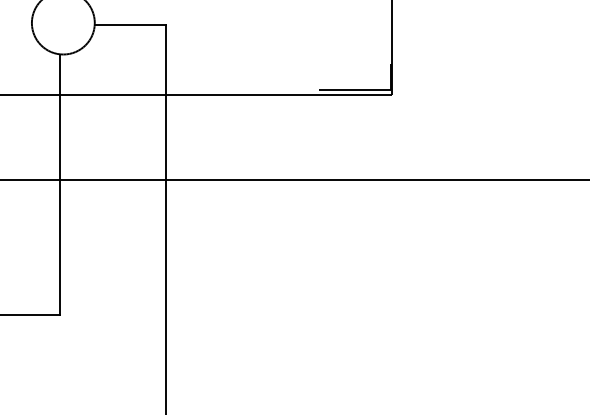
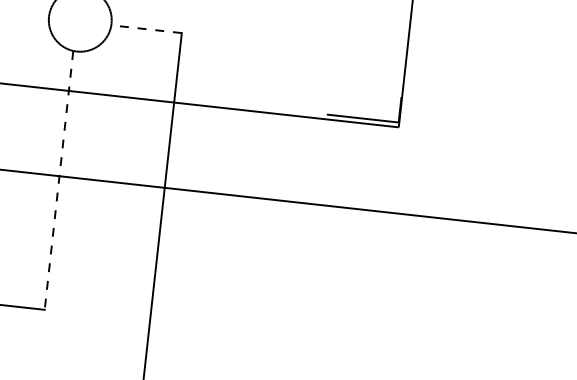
line: (129, 24) -> (145, 28), solid -> dashed
line: (59, 185) -> (58, 181), solid -> dashed

